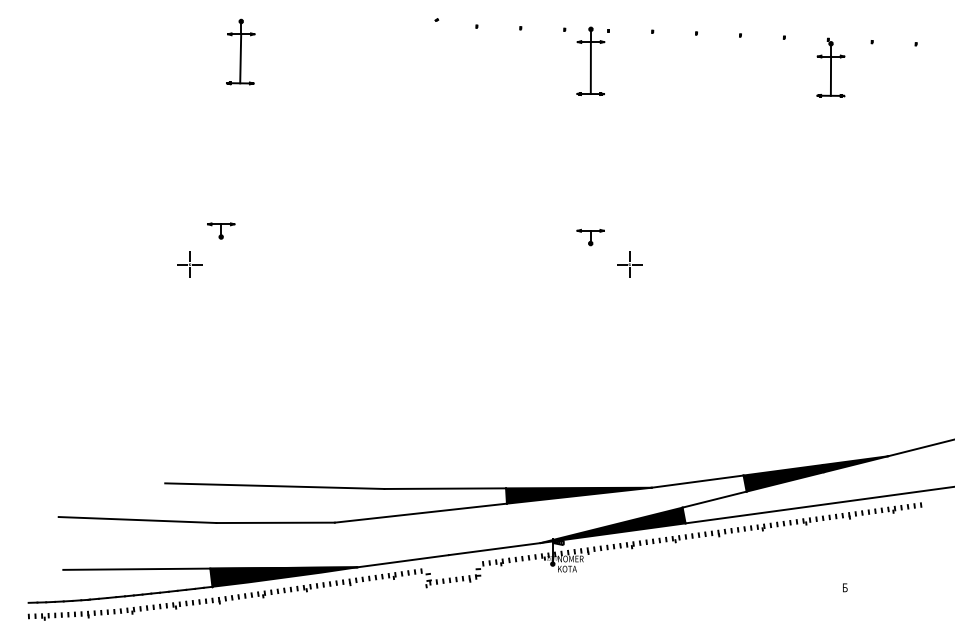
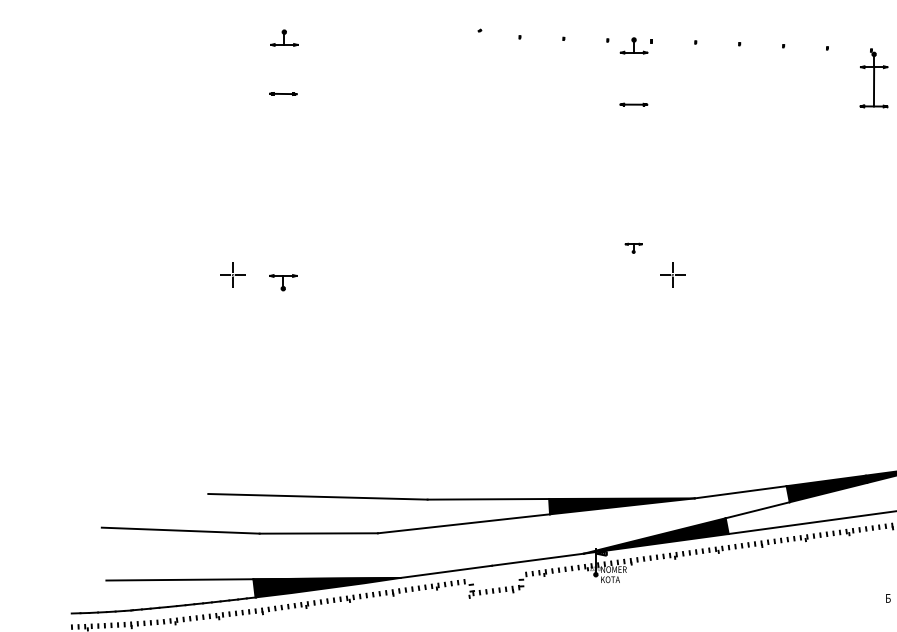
line: (240, 58) -> (283, 69), removed
line: (590, 68) -> (633, 79), removed
part: (221, 230) -> (283, 282), moved
part: (590, 237) -> (633, 248), size x0.6

